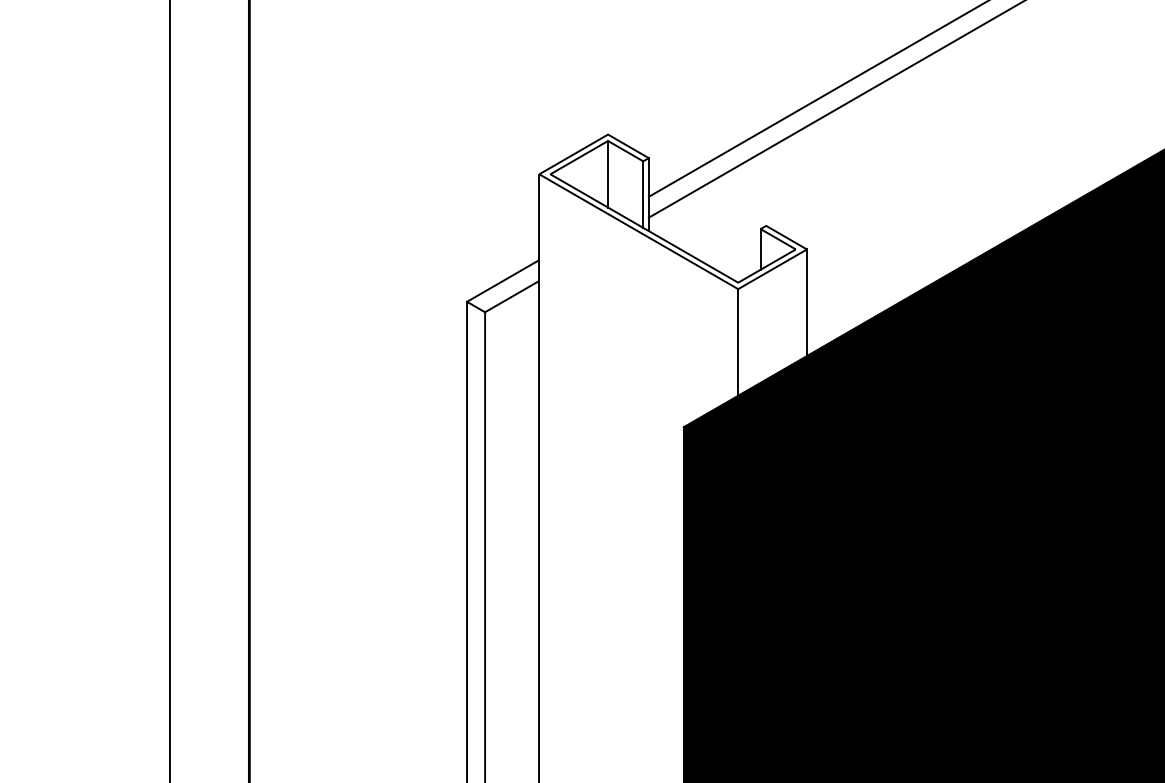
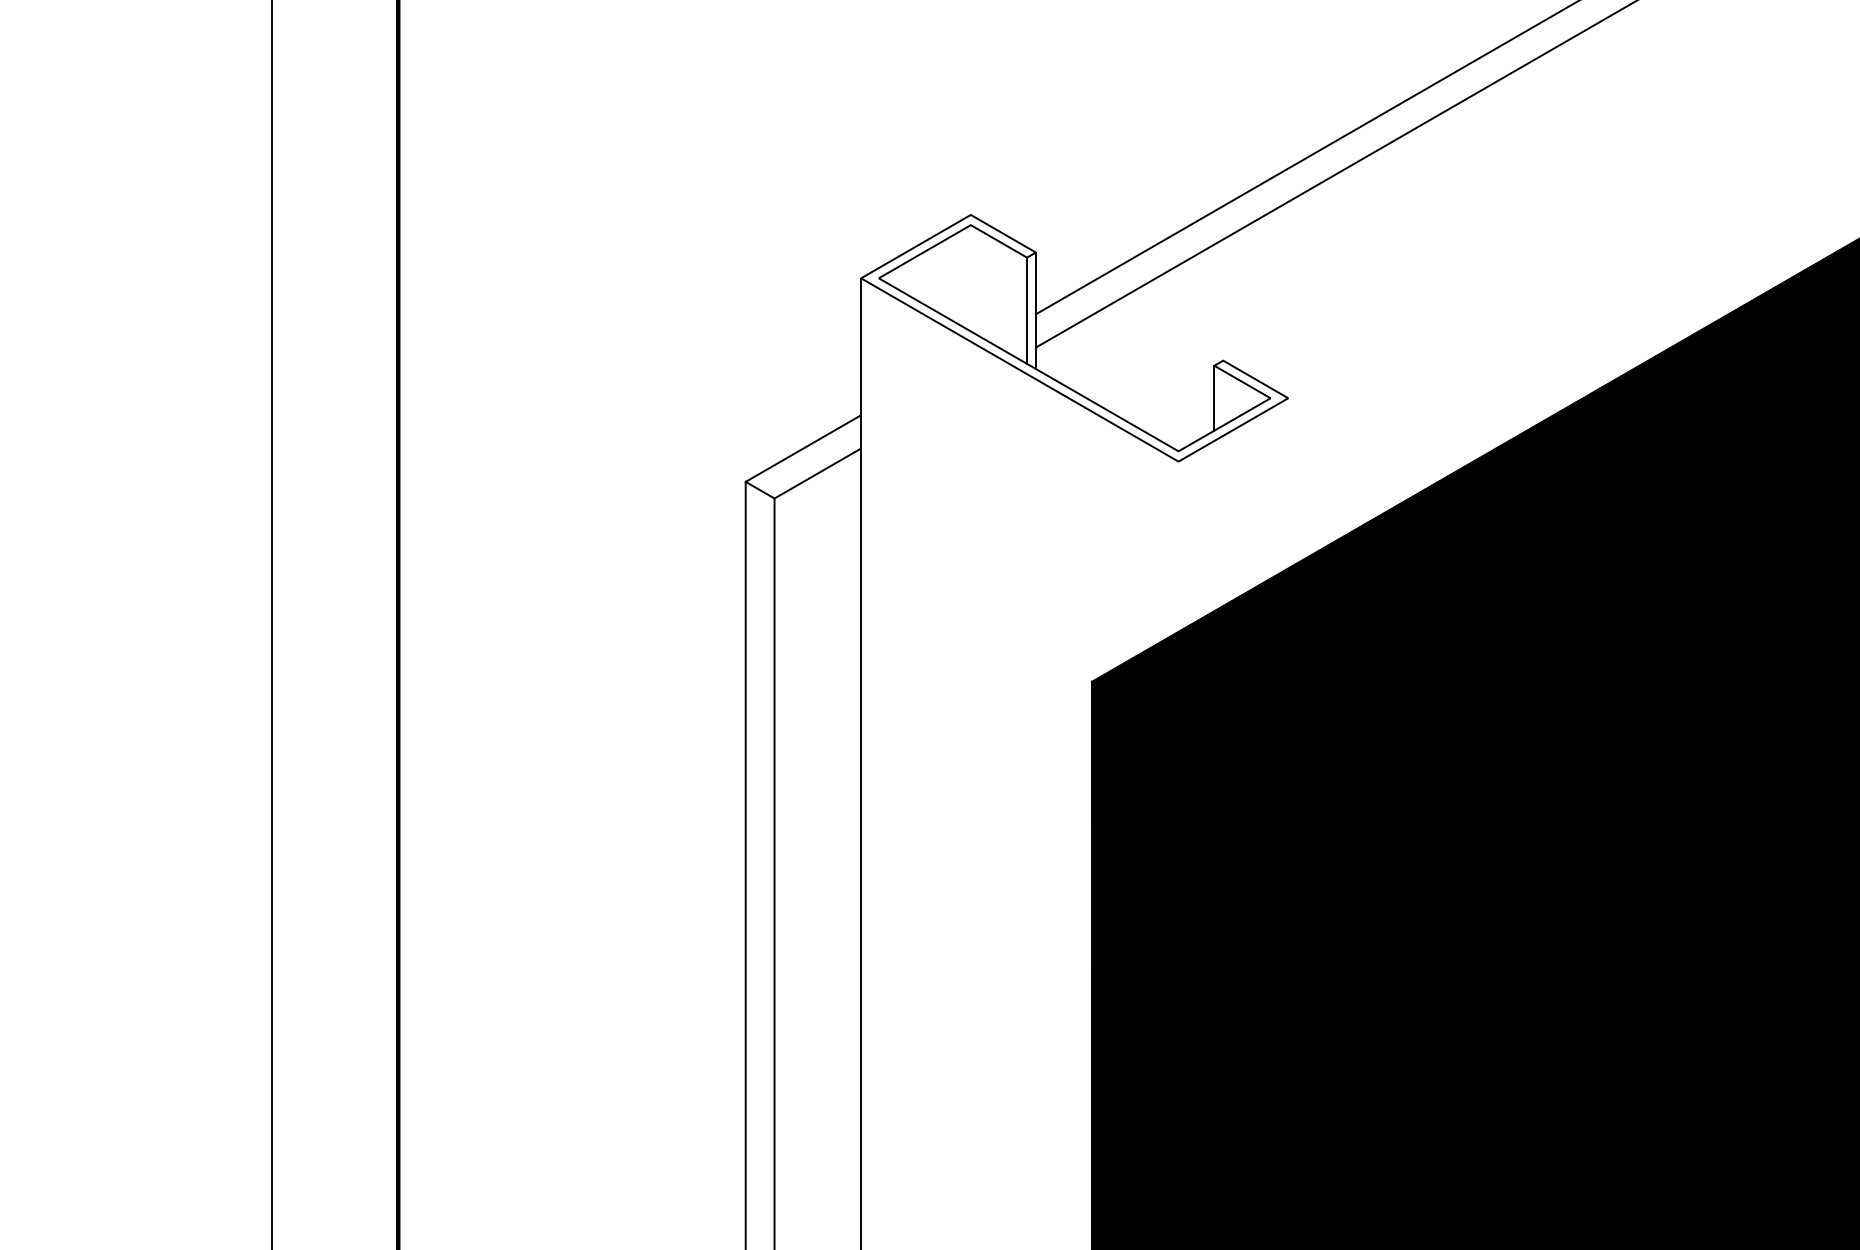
line: (608, 173) -> (971, 277), removed
line: (806, 302) -> (1287, 482), removed
line: (738, 342) -> (1179, 546), removed

